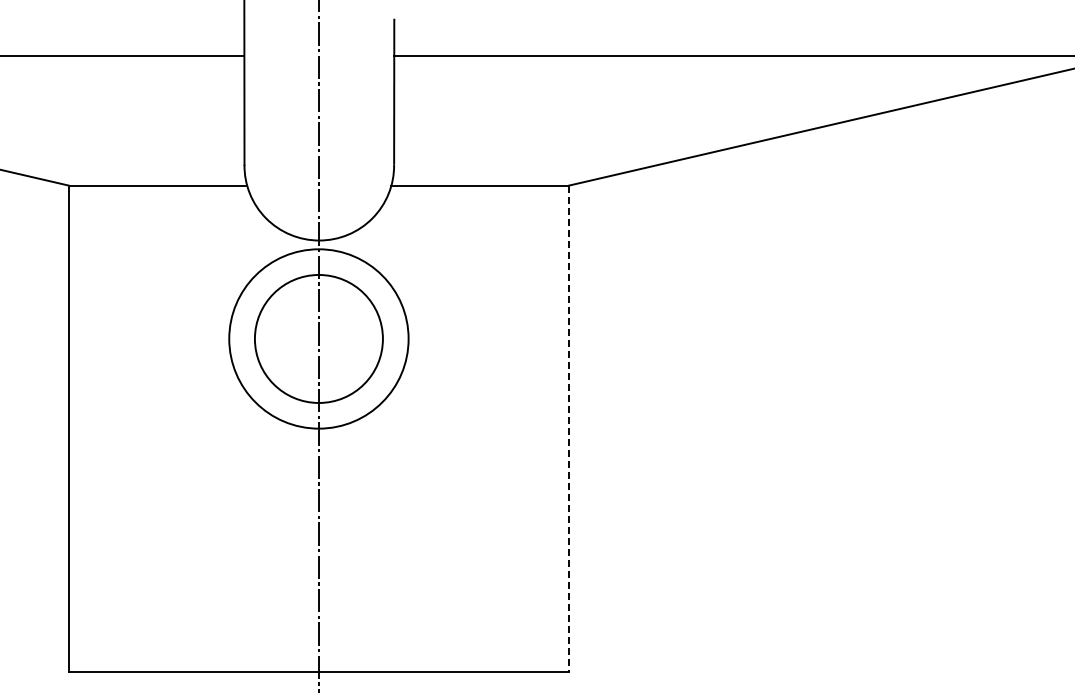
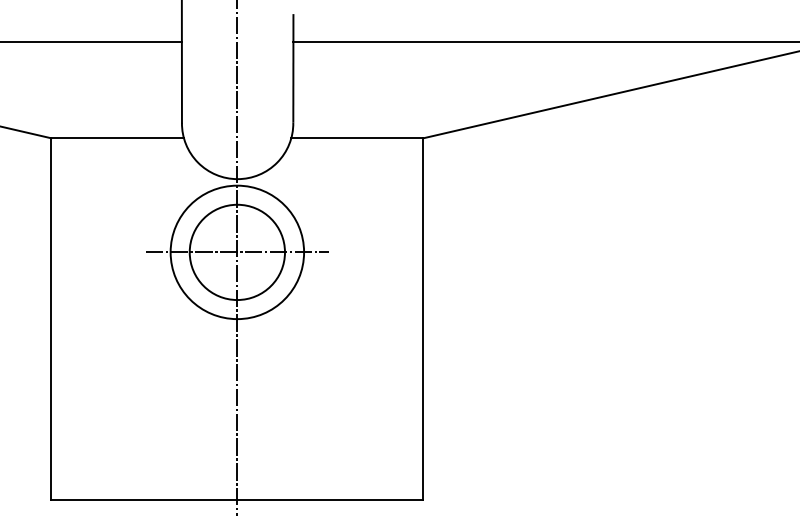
line: (318, 338) -> (237, 252), added
line: (568, 429) -> (423, 319), dashed -> solid

